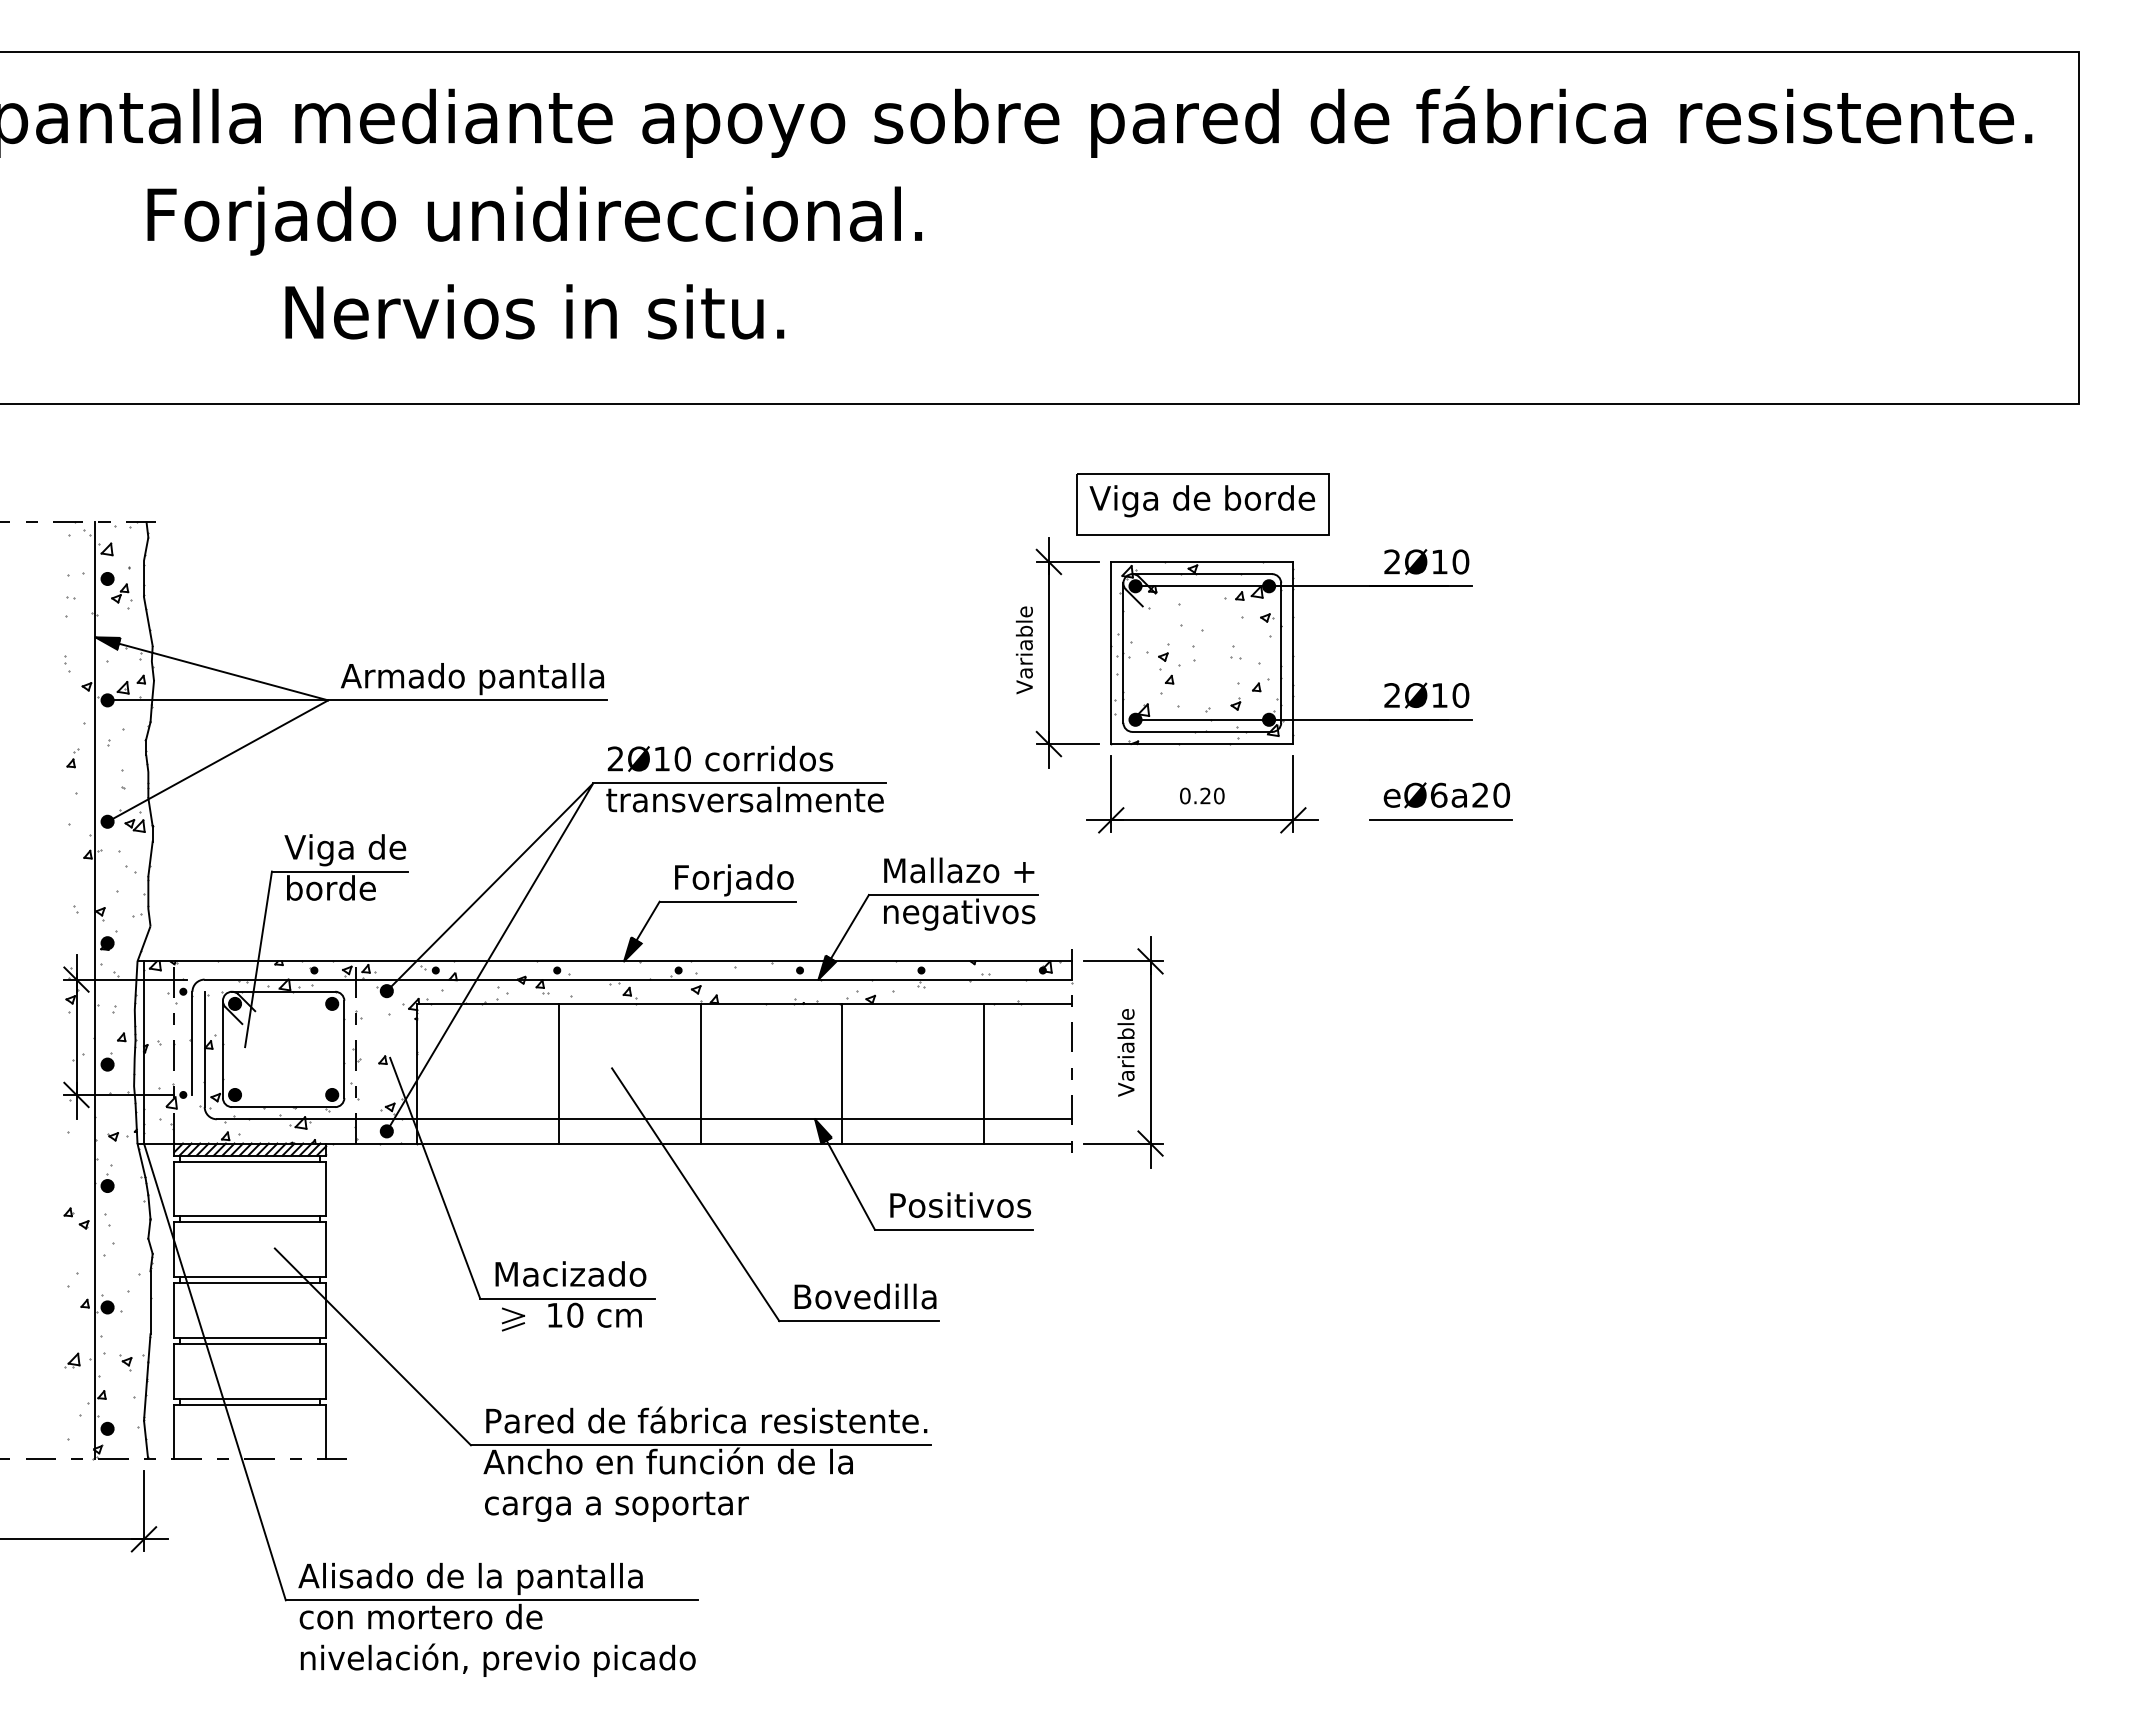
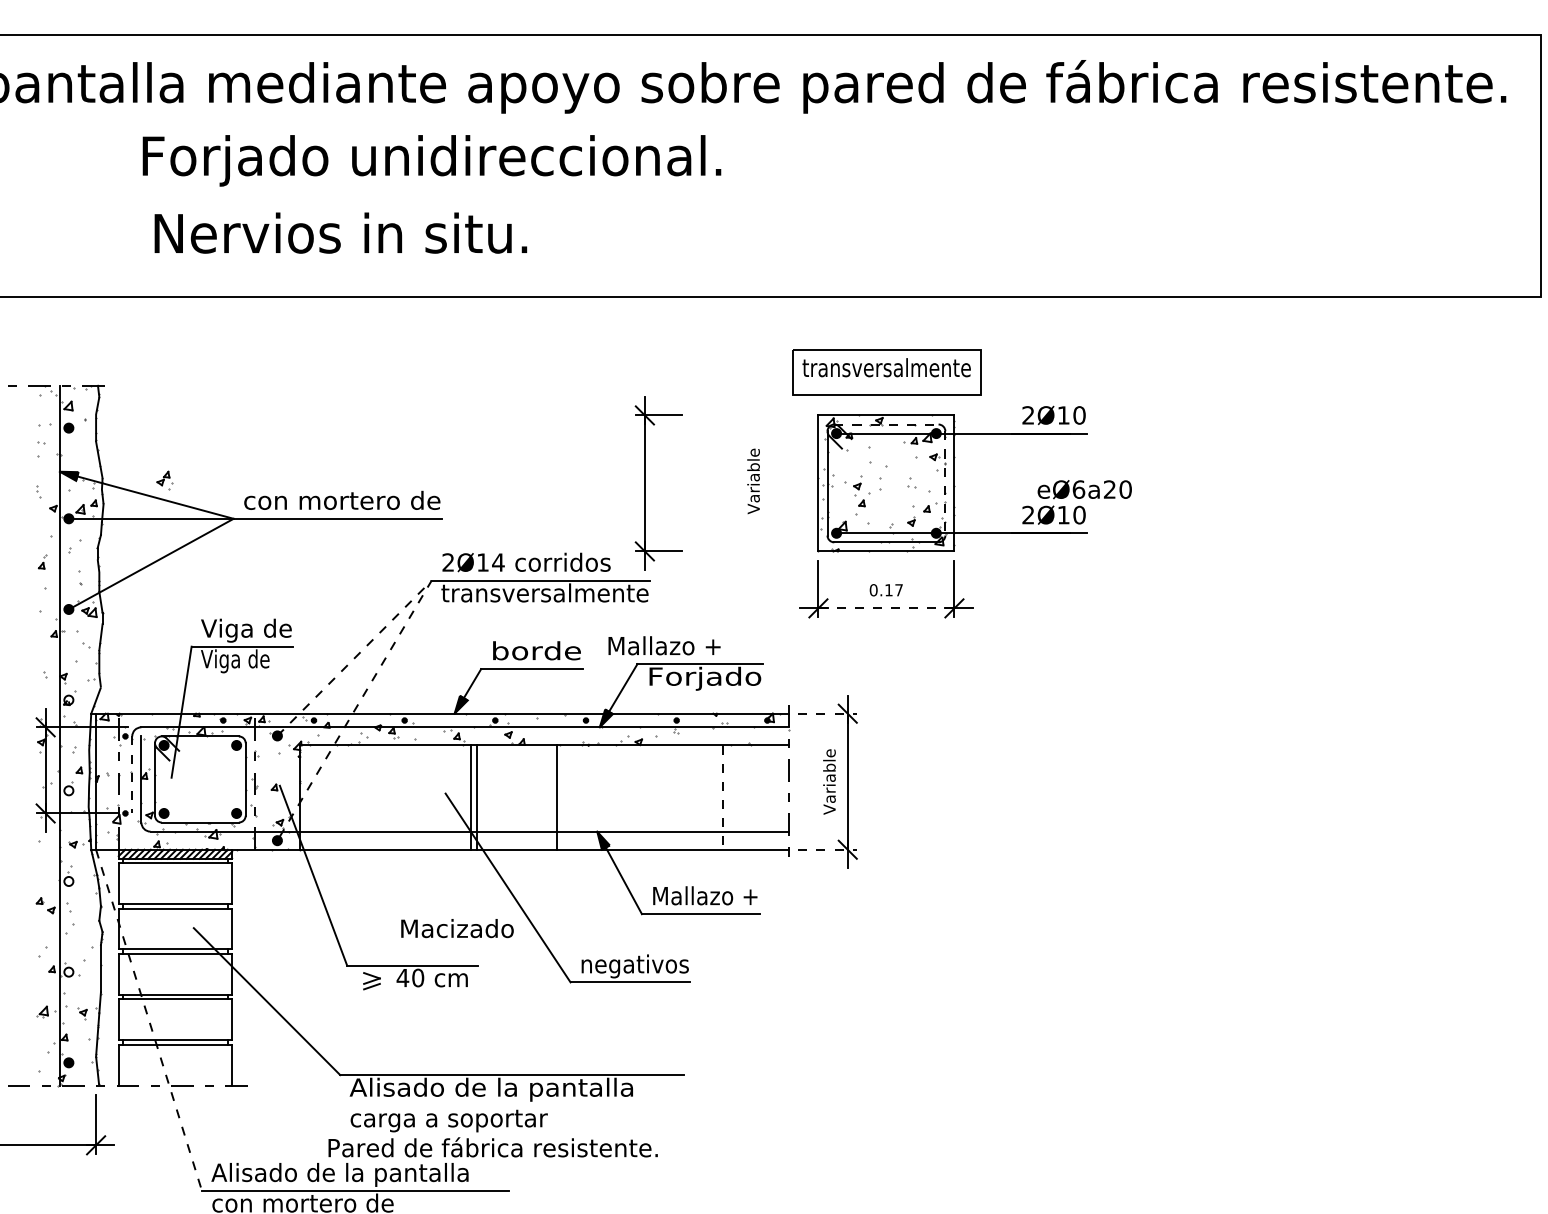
text: (534, 220) -> (431, 160), moved
text: (534, 311) -> (340, 232), moved
text: (1202, 501) -> (886, 370), Viga de borde -> transversalmente
line: (1202, 574) -> (886, 424), solid -> dashed
part: (121, 596) -> (164, 480), moved
part: (1049, 652) -> (645, 483), moved
line: (1281, 653) -> (945, 483), solid -> dashed
text: (472, 679) -> (341, 503), Armado pantalla -> con mortero de
text: (682, 758) -> (498, 562), 2Ø10 -> 2Ø14
text: (1212, 795) -> (894, 589), 0.20 -> 0.17
text: (1446, 795) -> (1084, 489), moved
line: (1440, 819) -> (1064, 607), removed
line: (1202, 820) -> (886, 608), solid -> dashed
line: (564, 831) -> (410, 616), solid -> dashed
text: (959, 870) -> (664, 645), moved
text: (734, 880) -> (537, 653), Forjado -> borde
text: (330, 891) -> (235, 661), borde -> Viga de
text: (959, 914) -> (705, 678), negativos -> Forjado
fill: (107, 943) -> (68, 700), removed
line: (1123, 961) -> (827, 713), solid -> dashed
line: (192, 1043) -> (132, 775), solid -> dashed
fill: (107, 1064) -> (68, 790), removed
line: (558, 1073) -> (476, 797), moved
line: (700, 1073) -> (471, 797), moved
line: (842, 1073) -> (557, 797), moved
line: (983, 1073) -> (723, 797), solid -> dashed
line: (1123, 1143) -> (827, 849), solid -> dashed
fill: (107, 1185) -> (68, 881), removed
text: (960, 1205) -> (705, 896), Positivos -> Mallazo +
text: (570, 1273) -> (457, 928), moved
text: (865, 1299) -> (634, 966), Bovedilla -> negativos
fill: (107, 1307) -> (68, 972), removed
text: (554, 1315) -> (402, 978), 10 -> 40
line: (215, 1372) -> (149, 1020), solid -> dashed
text: (706, 1419) -> (493, 1146), moved
text: (673, 1463) -> (491, 1088), Ancho en función de la -> Alisado de la pantalla

